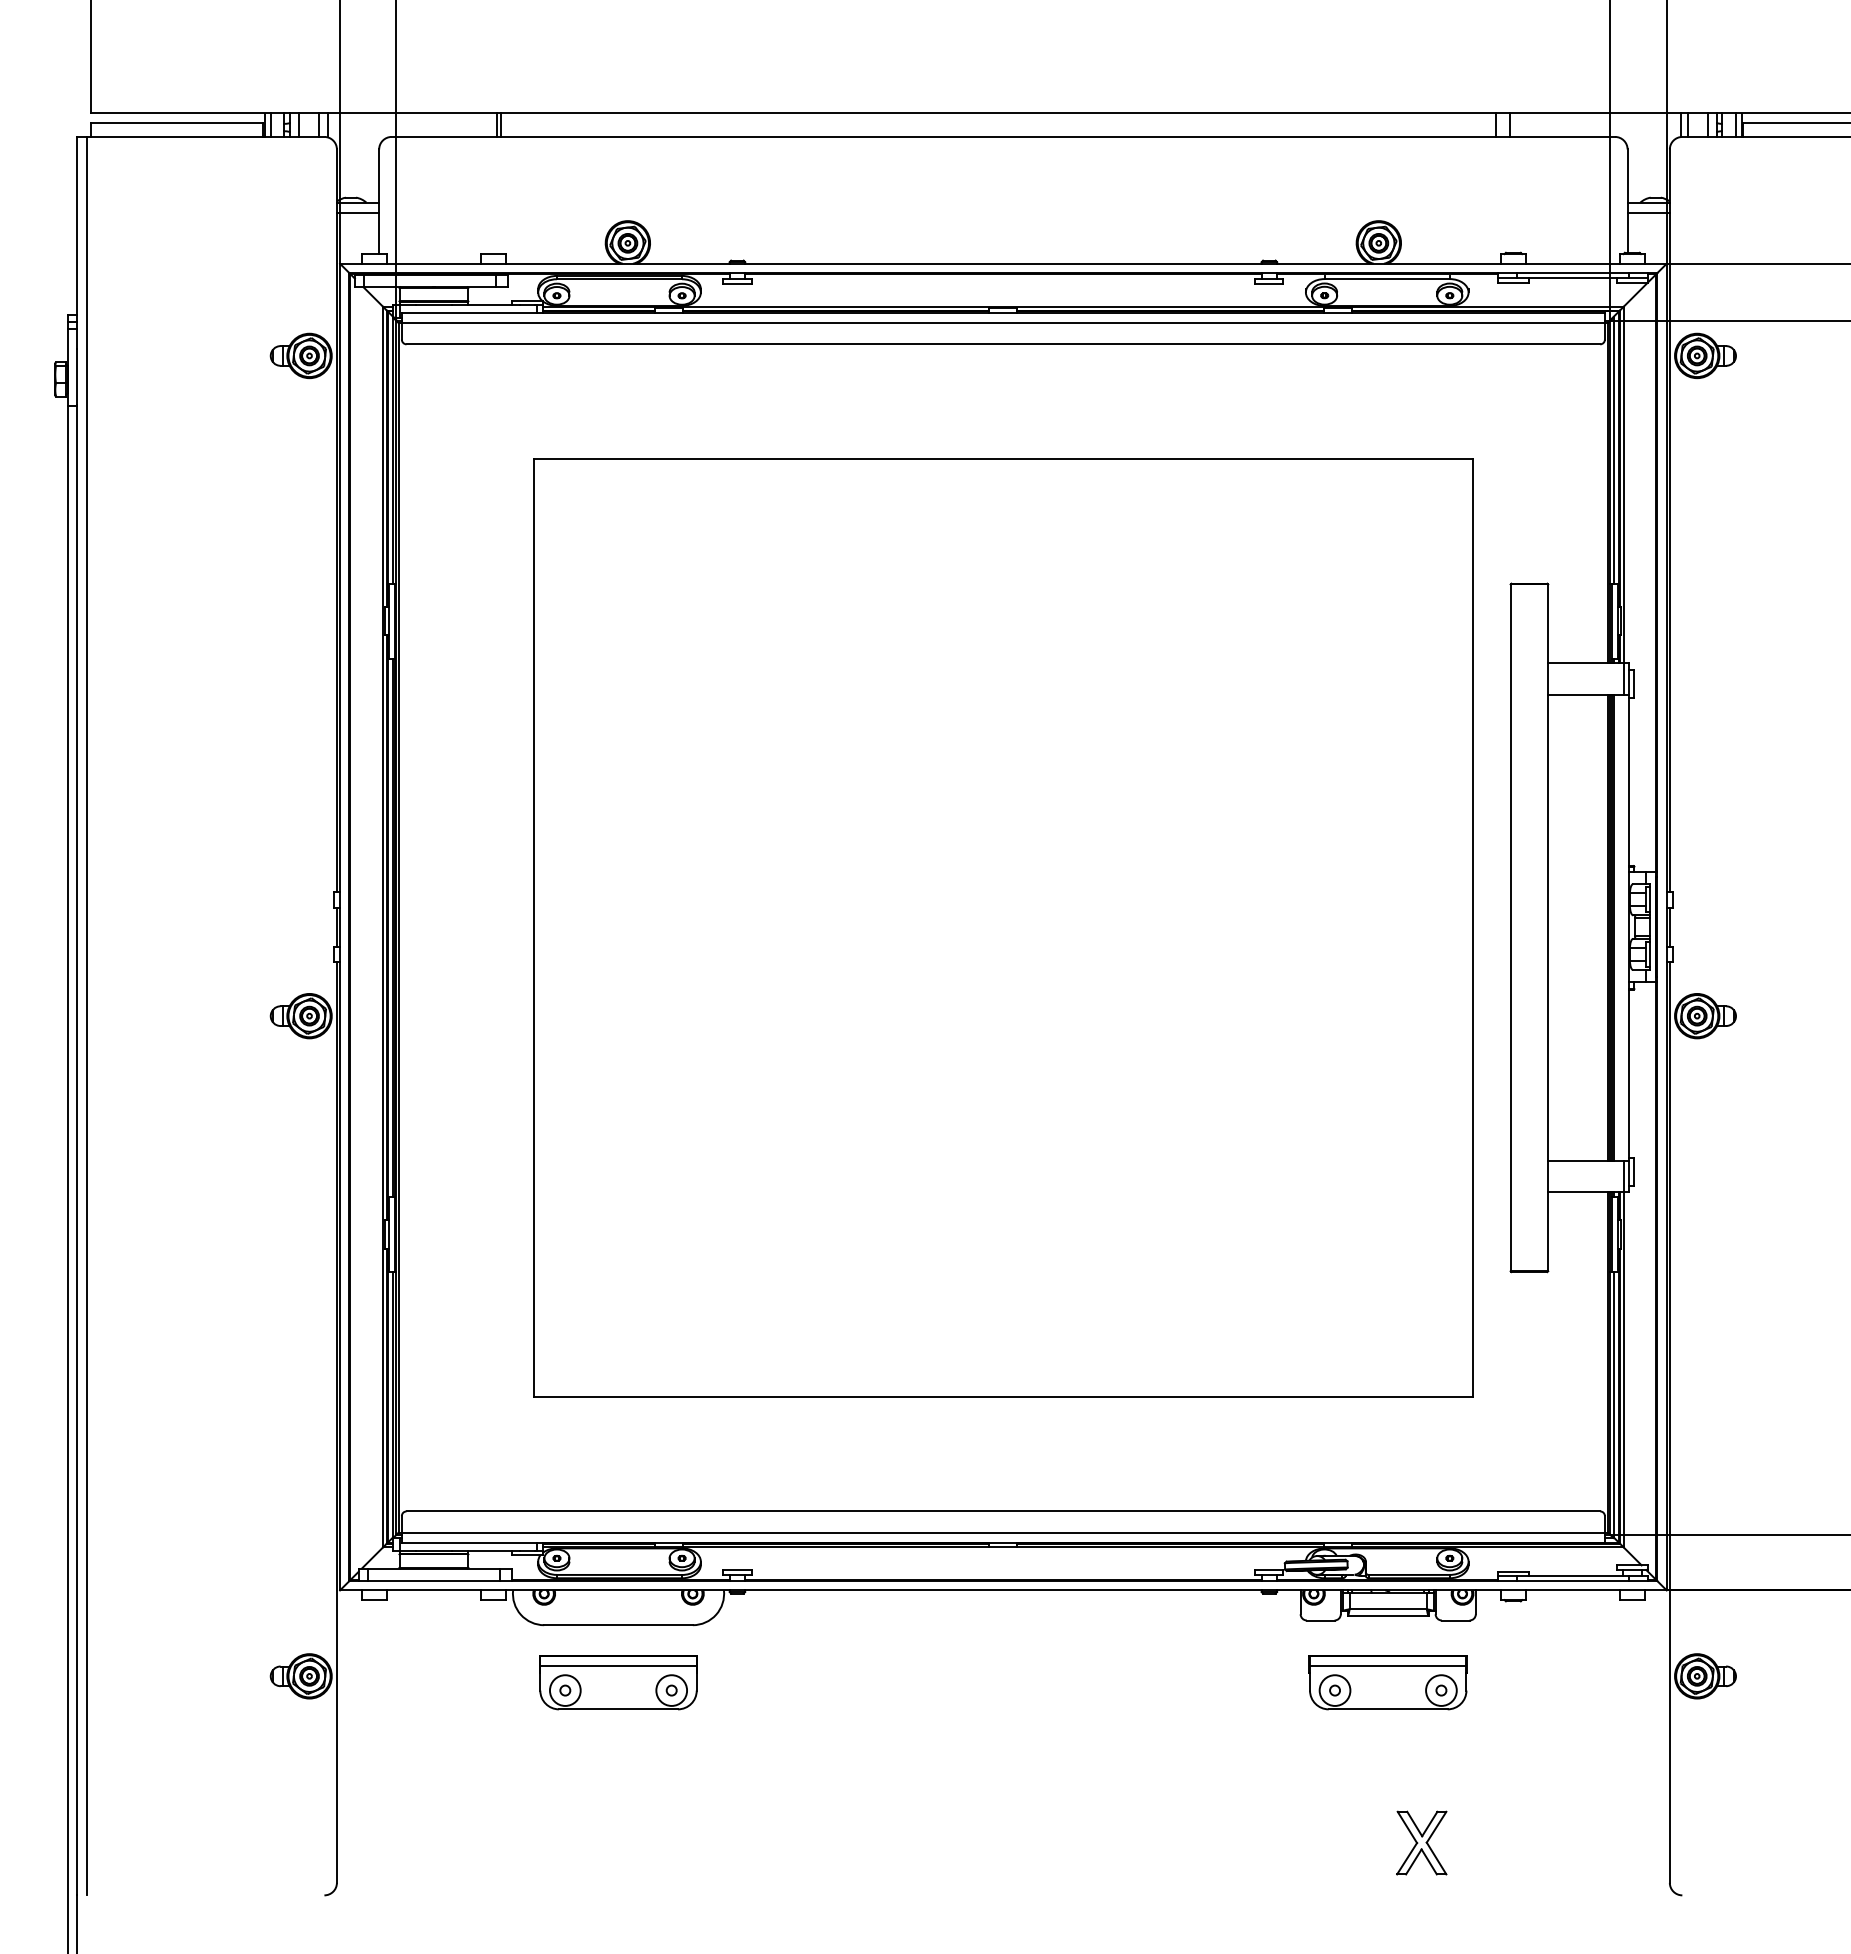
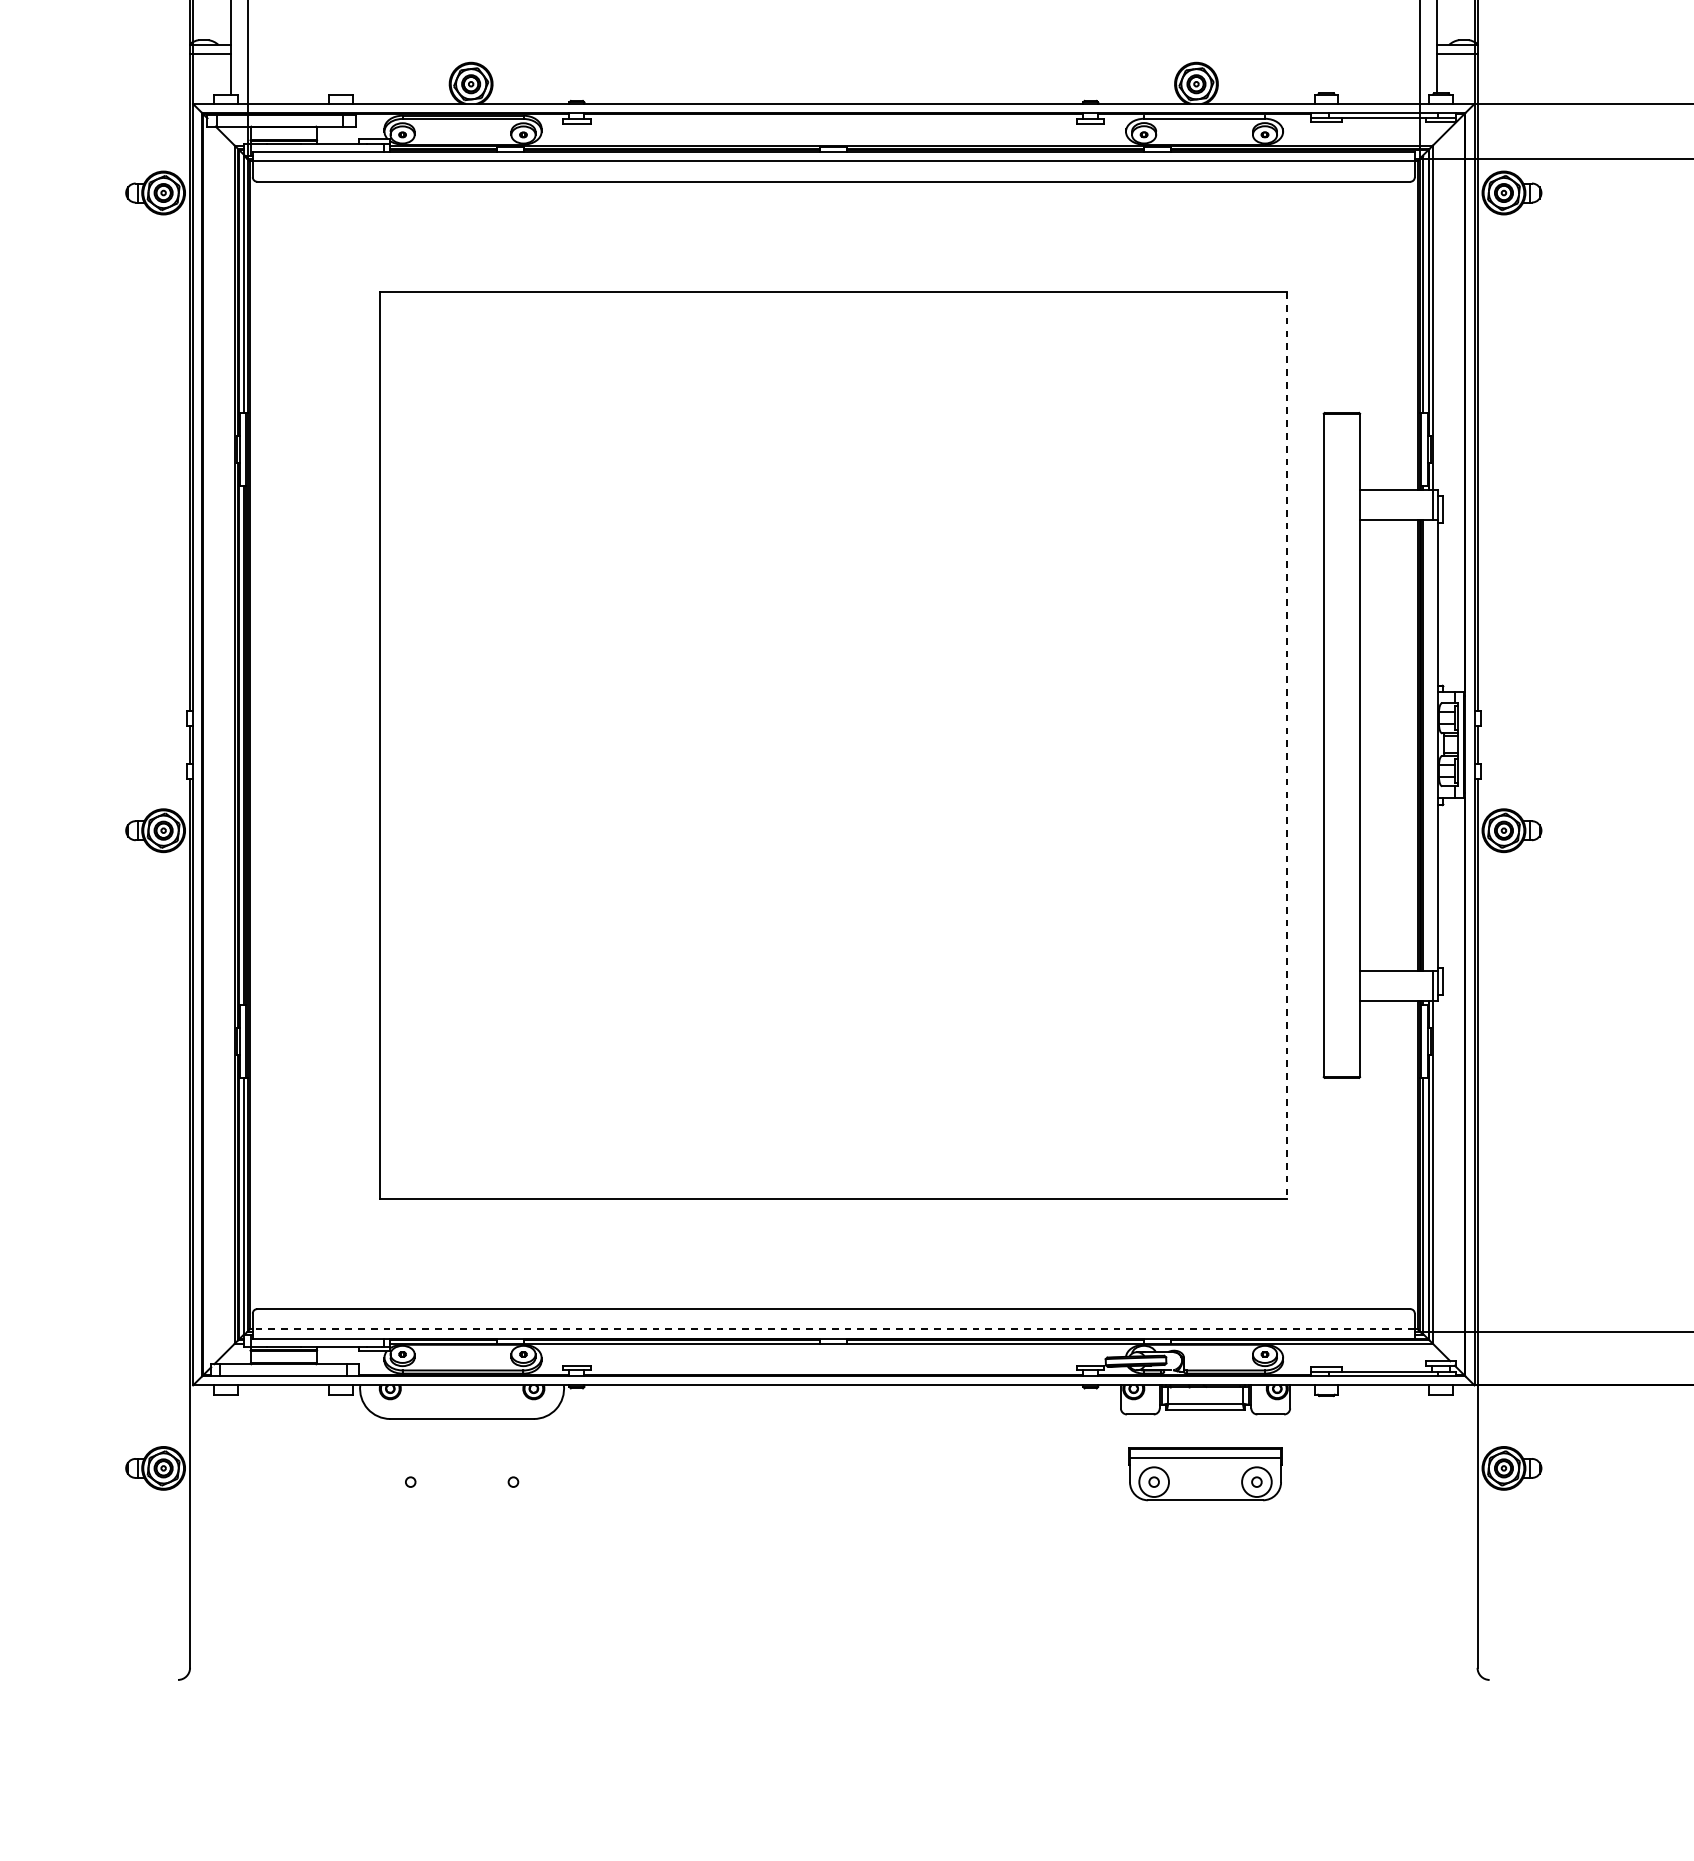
line: (1472, 928) -> (1286, 746), solid -> dashed
line: (1003, 1532) -> (833, 1329), solid -> dashed
part: (618, 1682) -> (462, 1474), removed
part: (1421, 1842) -> (1237, 1628), removed

